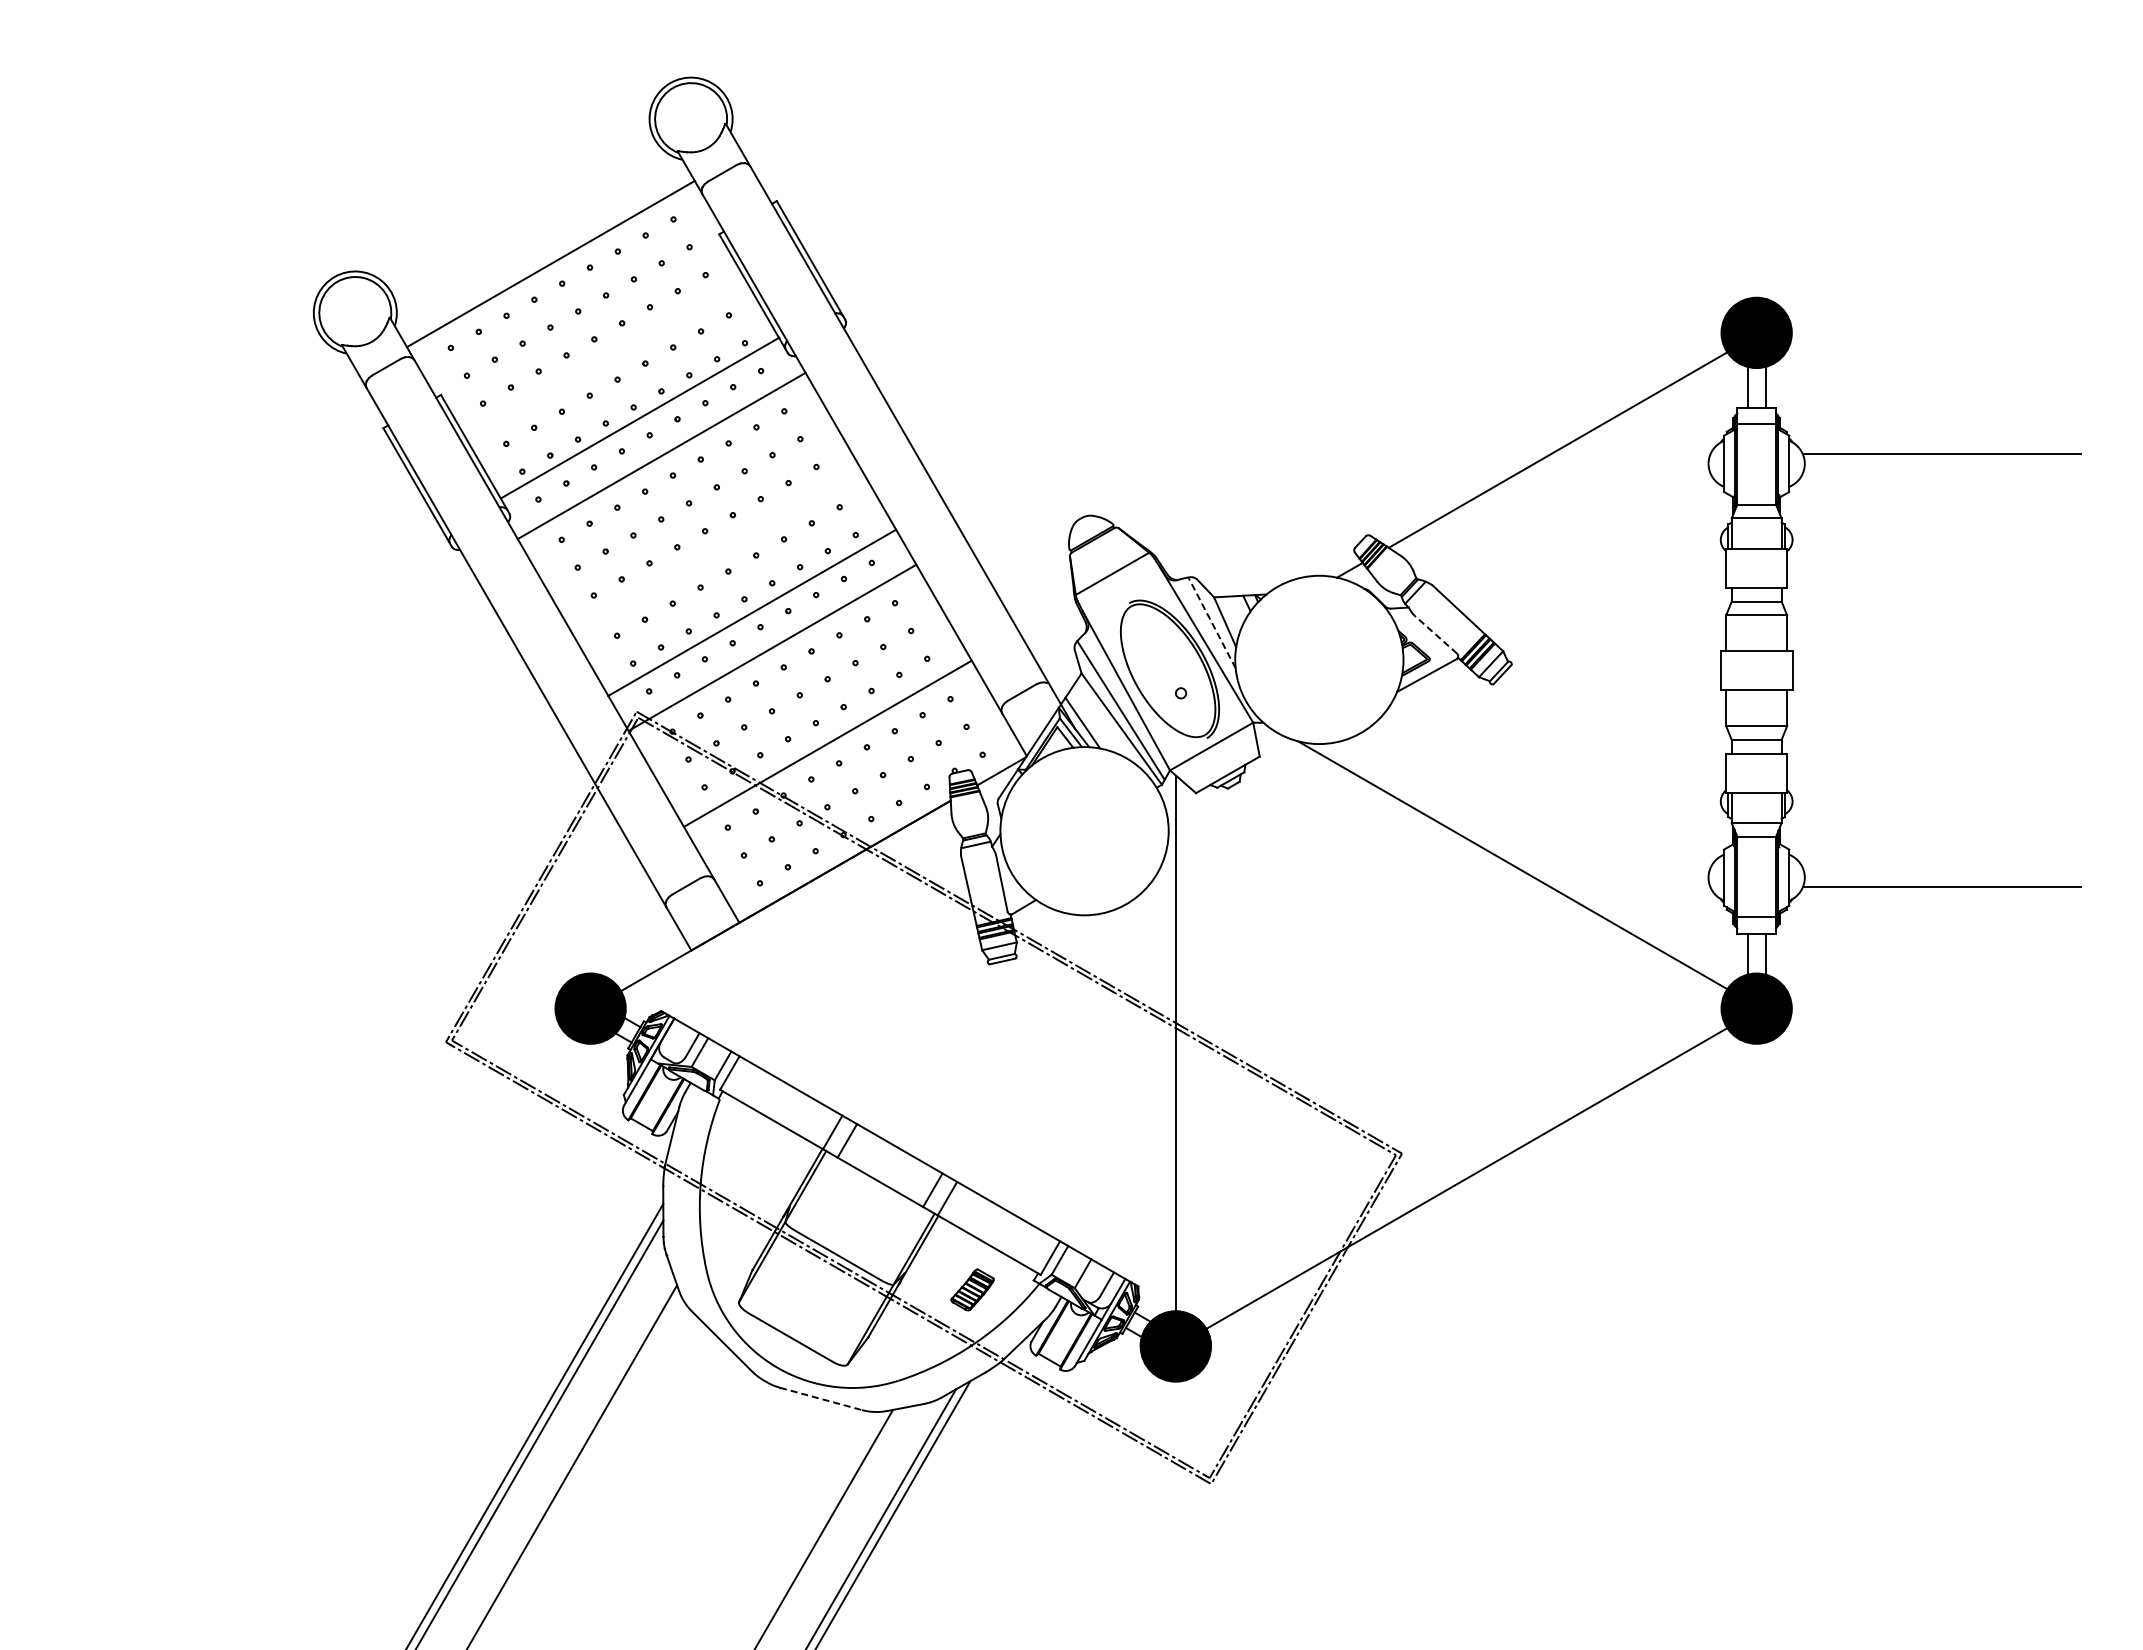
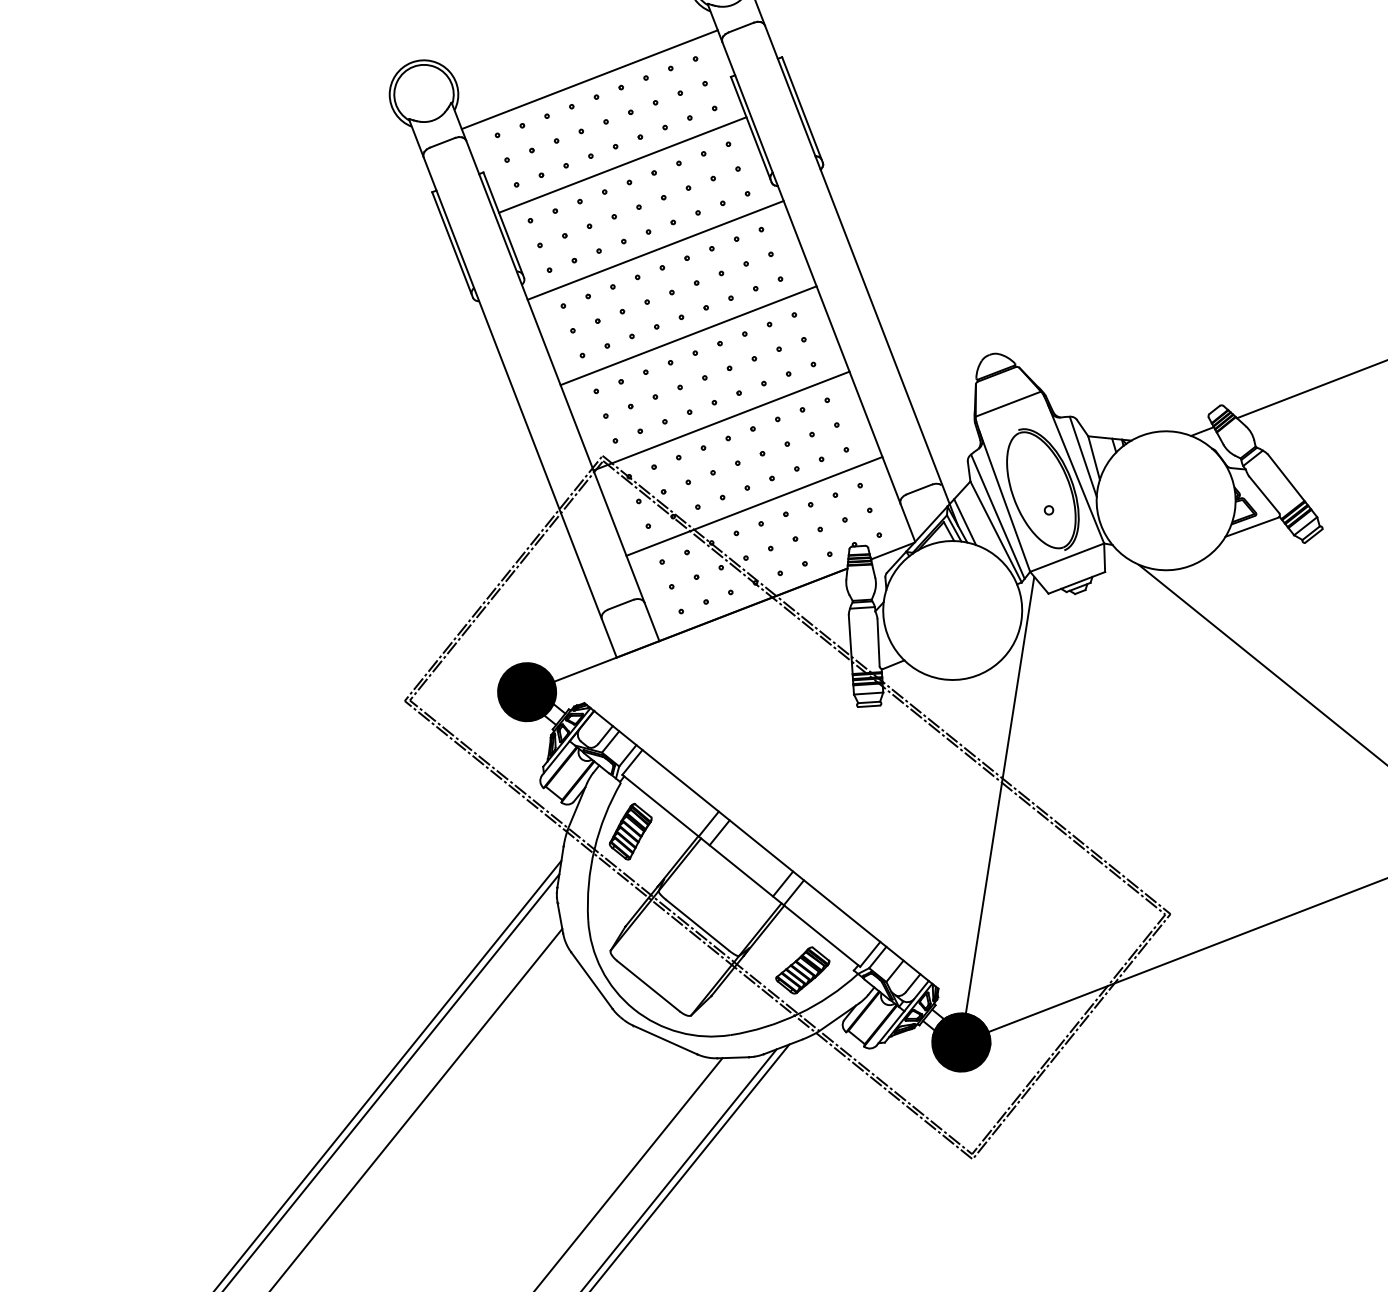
line: (640, 417) -> (622, 164), moved
line: (752, 612) -> (689, 335), moved
line: (1211, 622) -> (1082, 456), dashed -> solid
line: (1435, 634) -> (1264, 494), dashed -> solid
part: (740, 1155) -> (630, 831), added
part: (972, 1289) -> (802, 970), size x1.43
line: (821, 1399) -> (665, 1040), dashed -> solid

